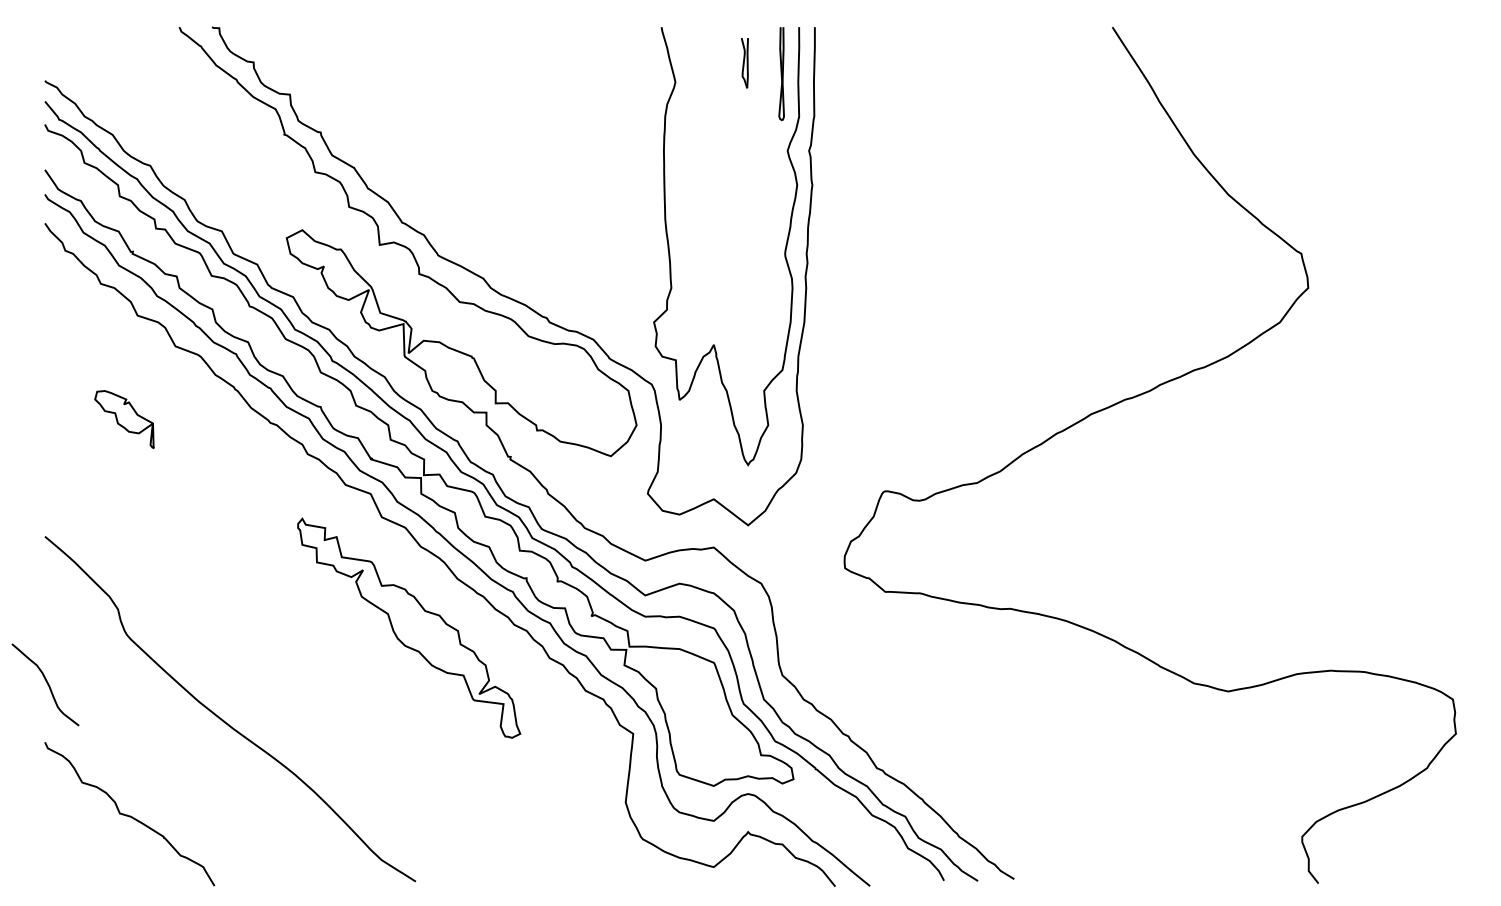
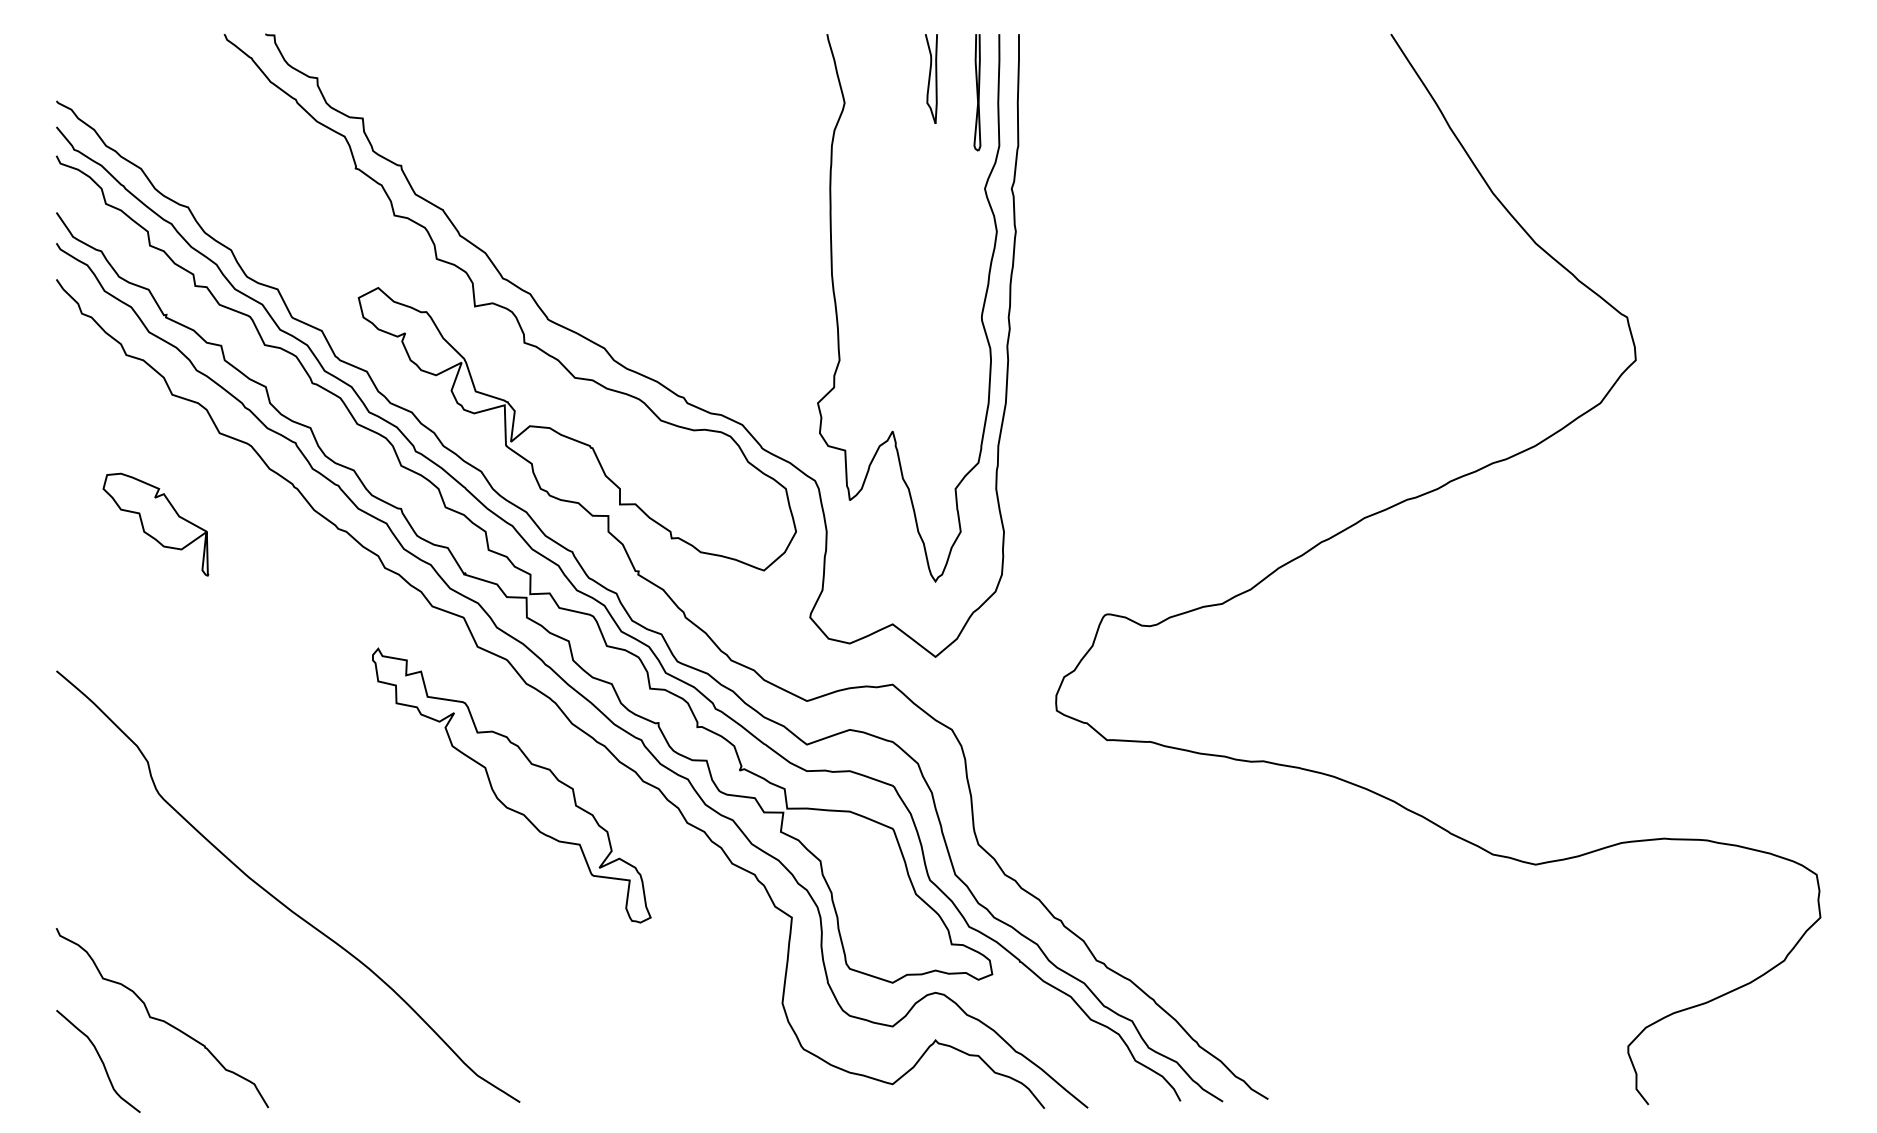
part: (744, 63) -> (930, 79), size x1.43
part: (124, 419) -> (155, 524), size x1.43
curve: (46, 683) -> (99, 1059), moved

